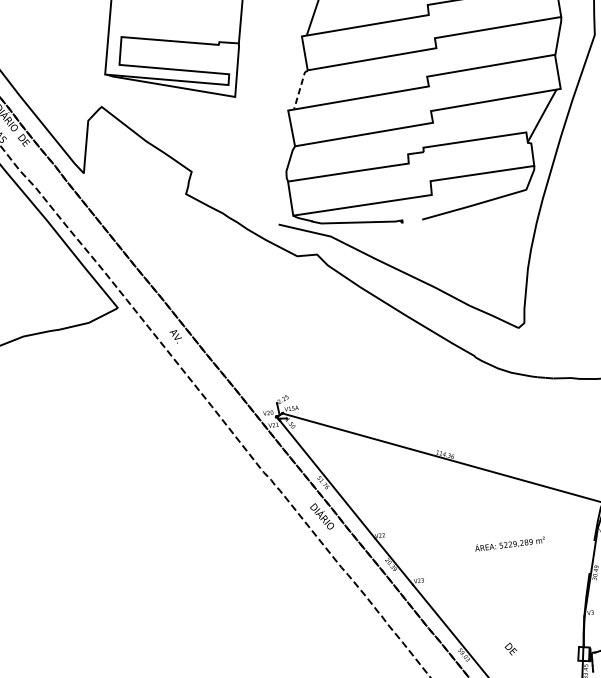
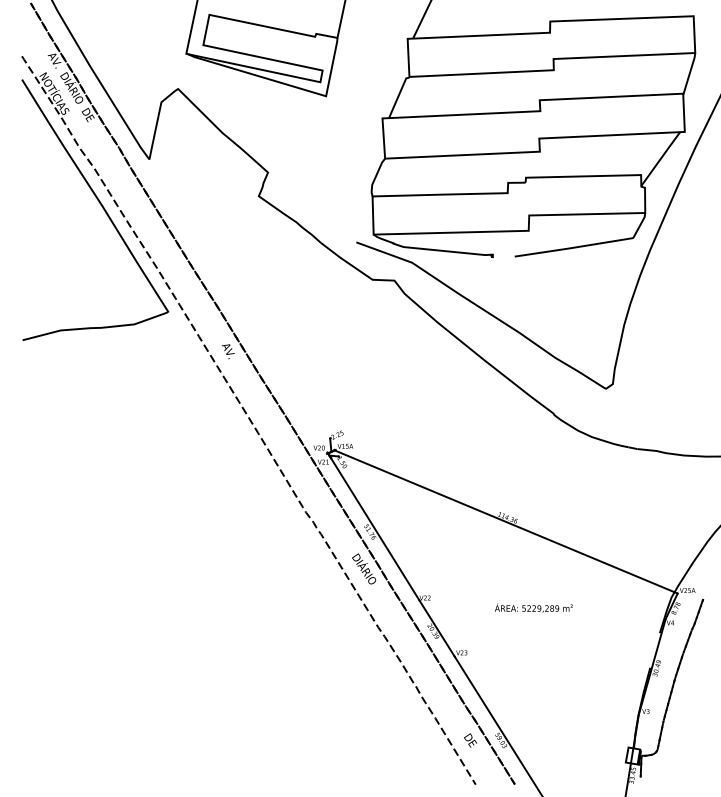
line: (300, 89) -> (398, 96), dashed -> solid
text: (509, 543) -> (533, 607), moved
text: (510, 649) -> (470, 740), moved

